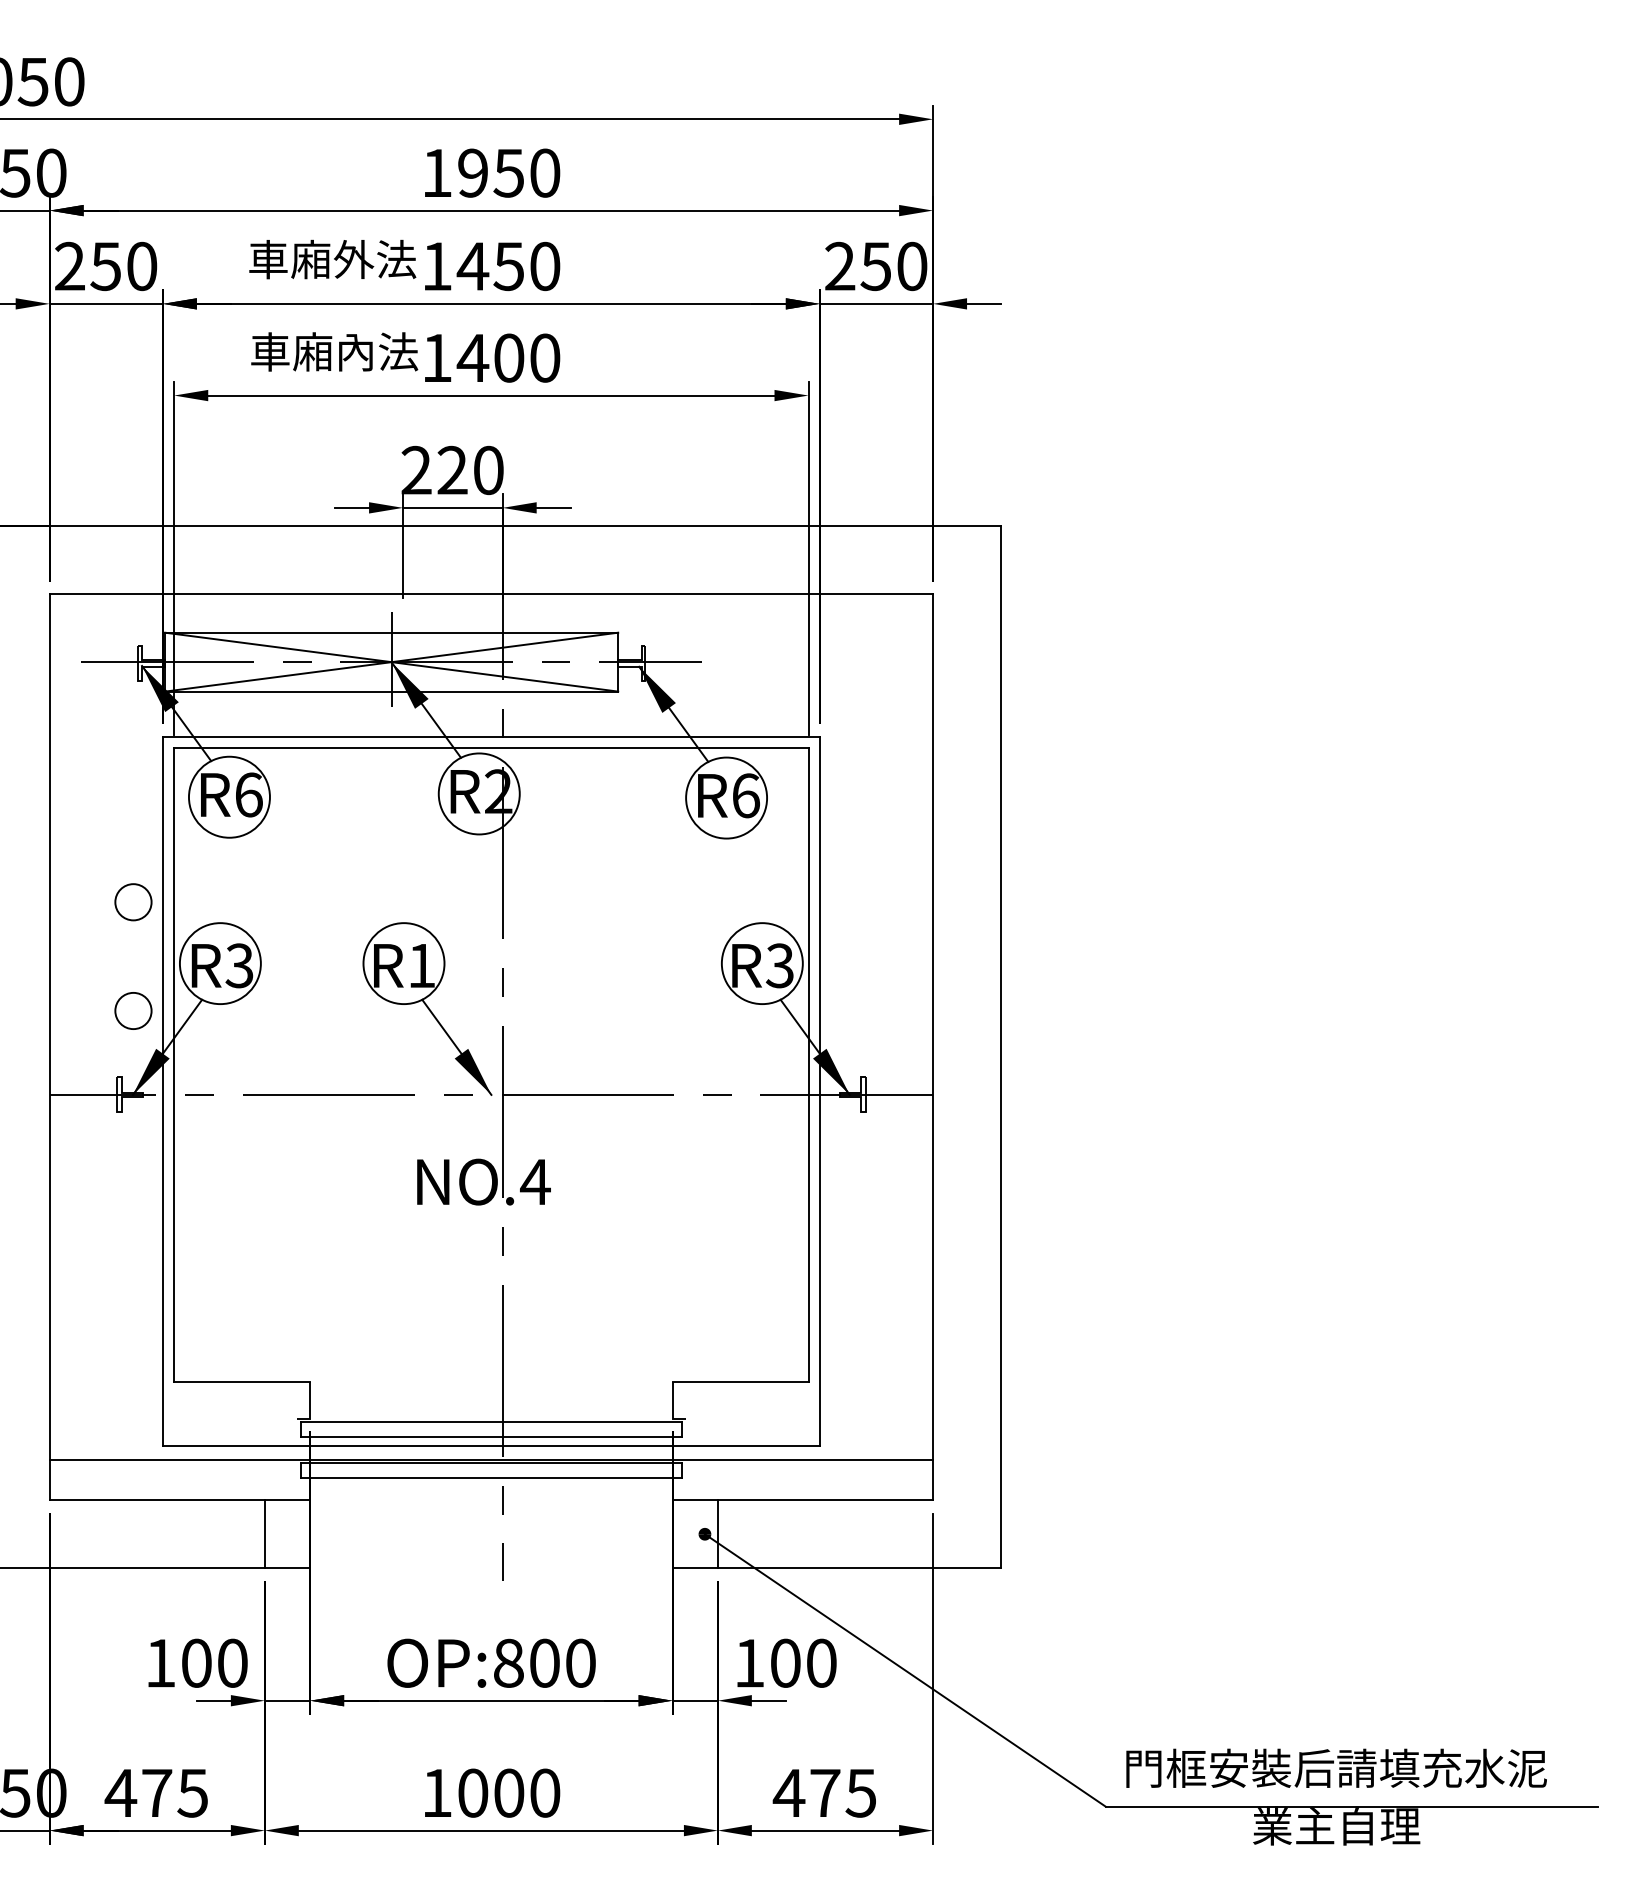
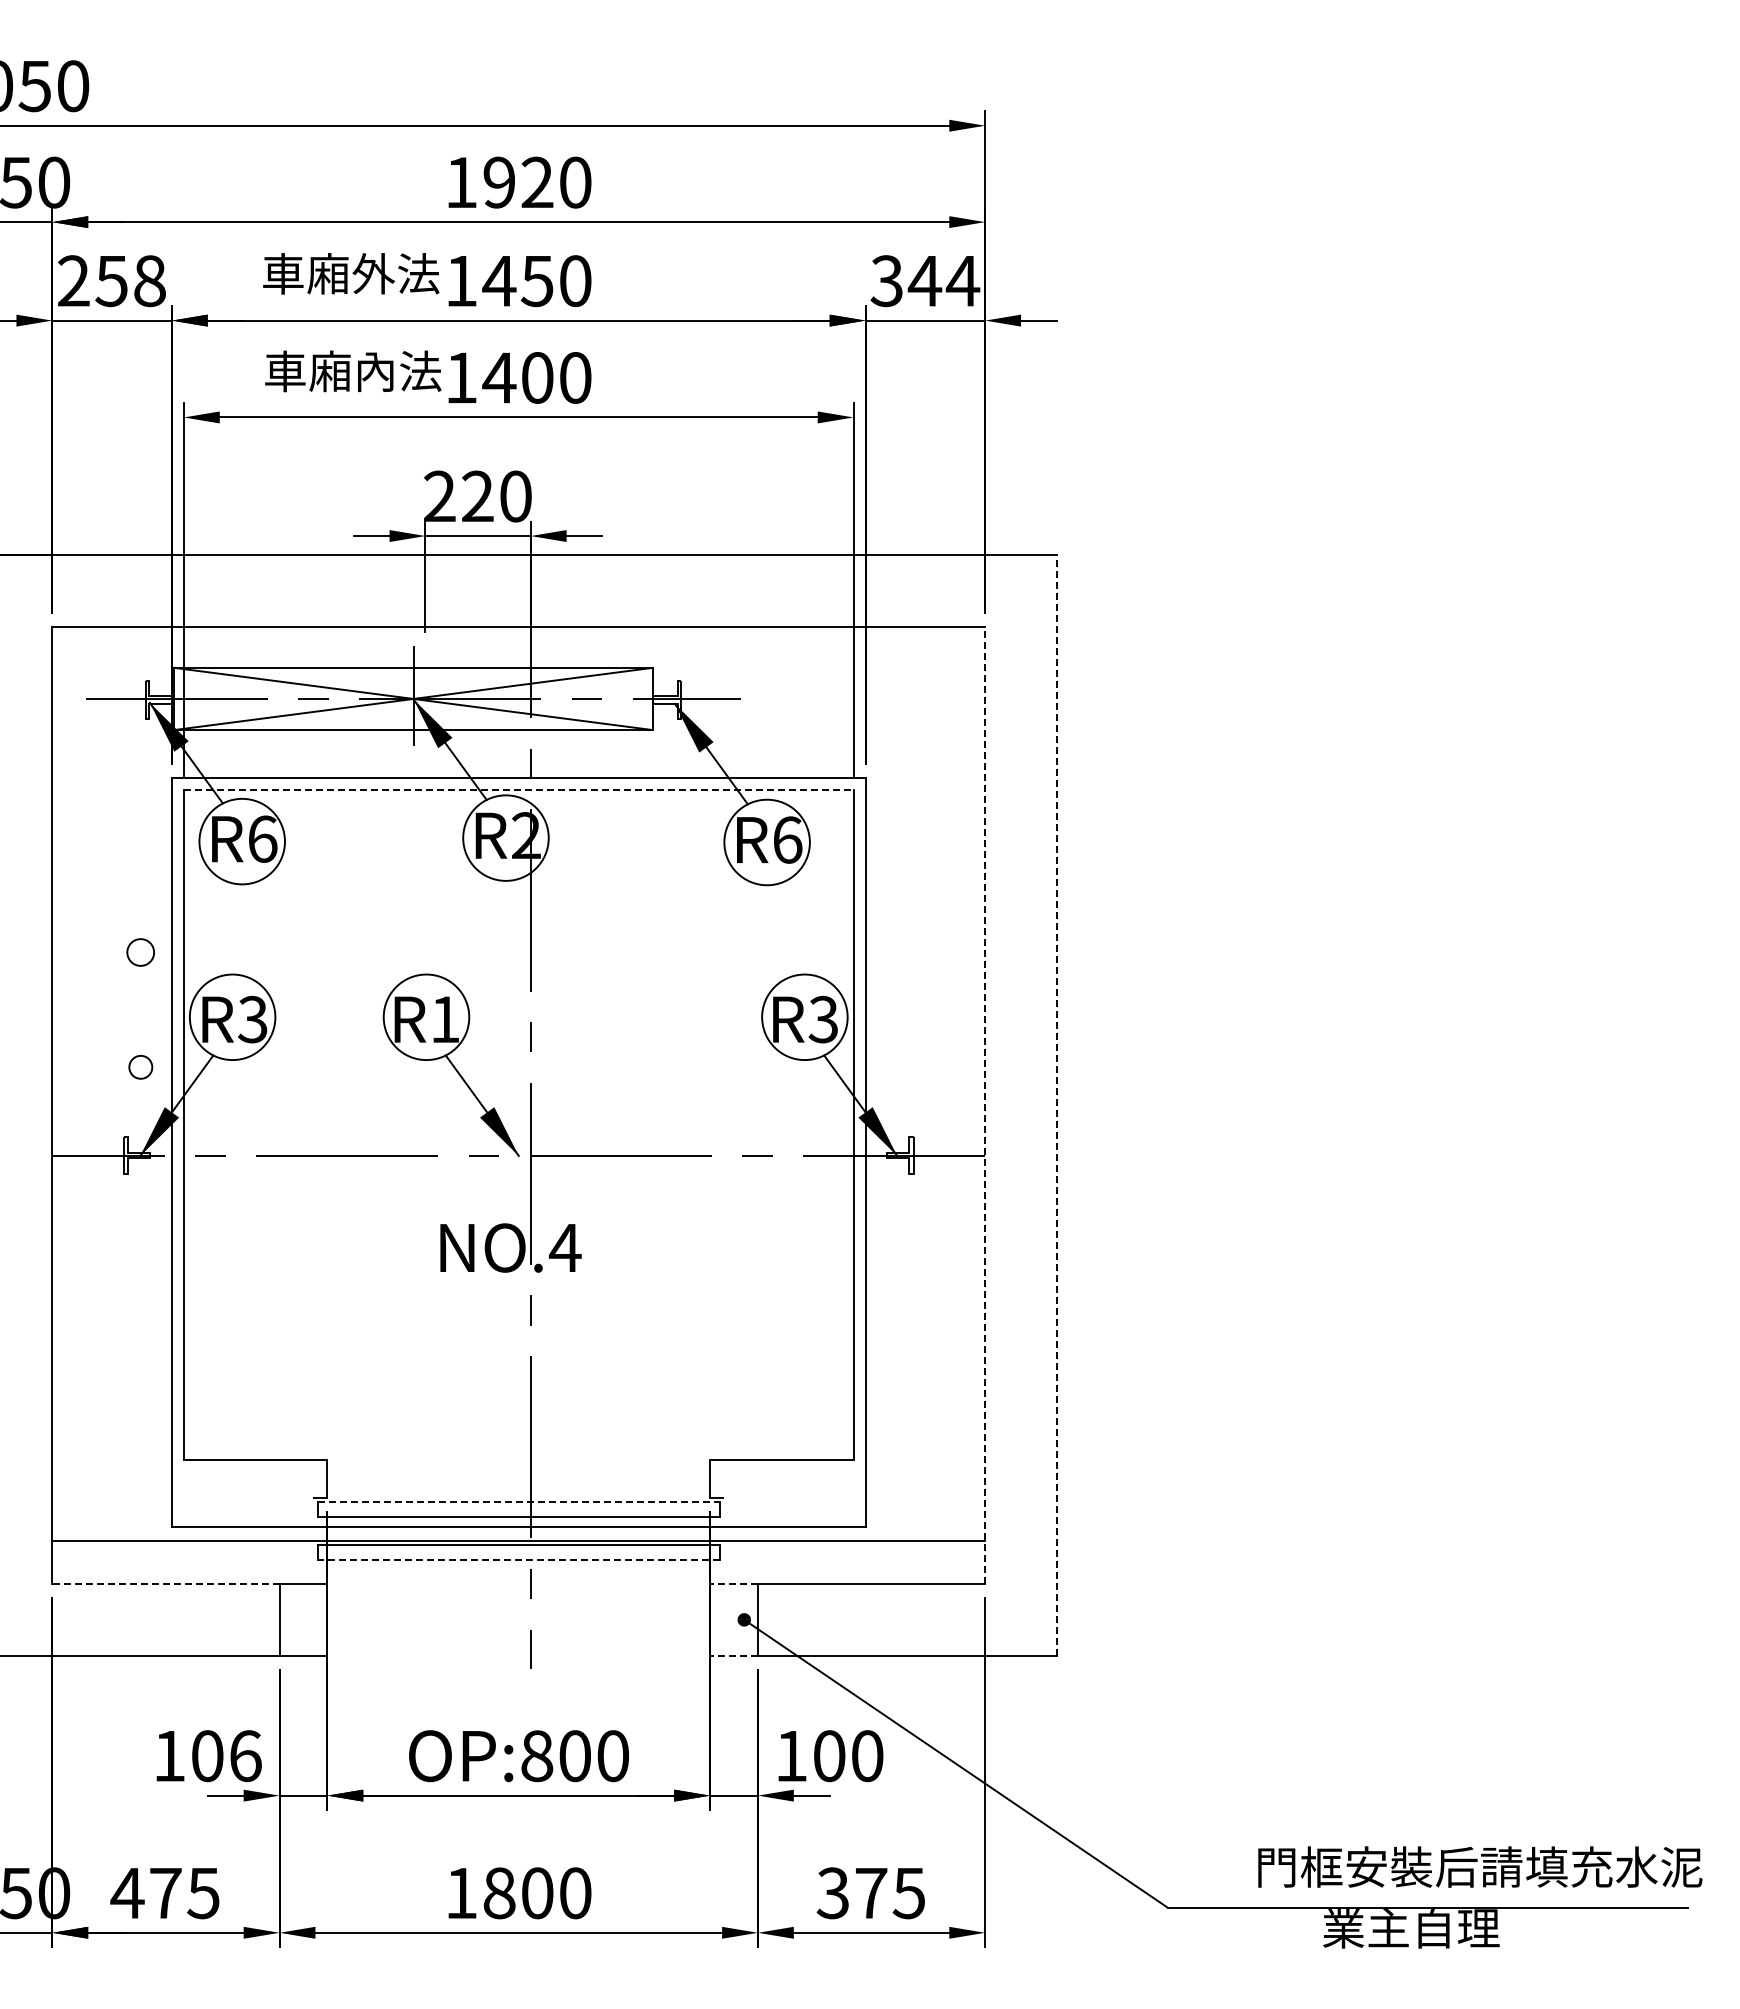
text: (509, 173) -> (537, 182), 1950 -> 1920
text: (141, 265) -> (149, 280), 250 -> 258
text: (876, 266) -> (925, 281), 250 -> 344
line: (491, 747) -> (518, 789), solid -> dashed
circle: (133, 902) -> (140, 952), size x0.7
circle: (133, 1011) -> (140, 1067), size x0.6
line: (933, 1047) -> (985, 1105), solid -> dashed
line: (1000, 1047) -> (1056, 1105), solid -> dashed
line: (491, 1422) -> (518, 1501), solid -> dashed
line: (491, 1478) -> (518, 1560), solid -> dashed
line: (156, 1499) -> (165, 1583), solid -> dashed
line: (695, 1499) -> (734, 1583), solid -> dashed
line: (695, 1567) -> (734, 1655), solid -> dashed
text: (232, 1663) -> (245, 1756), 100 -> 106
text: (1336, 1767) -> (1480, 1866), moved
text: (473, 1793) -> (499, 1893), 1000 -> 1800
text: (788, 1793) -> (832, 1893), 475 -> 375

